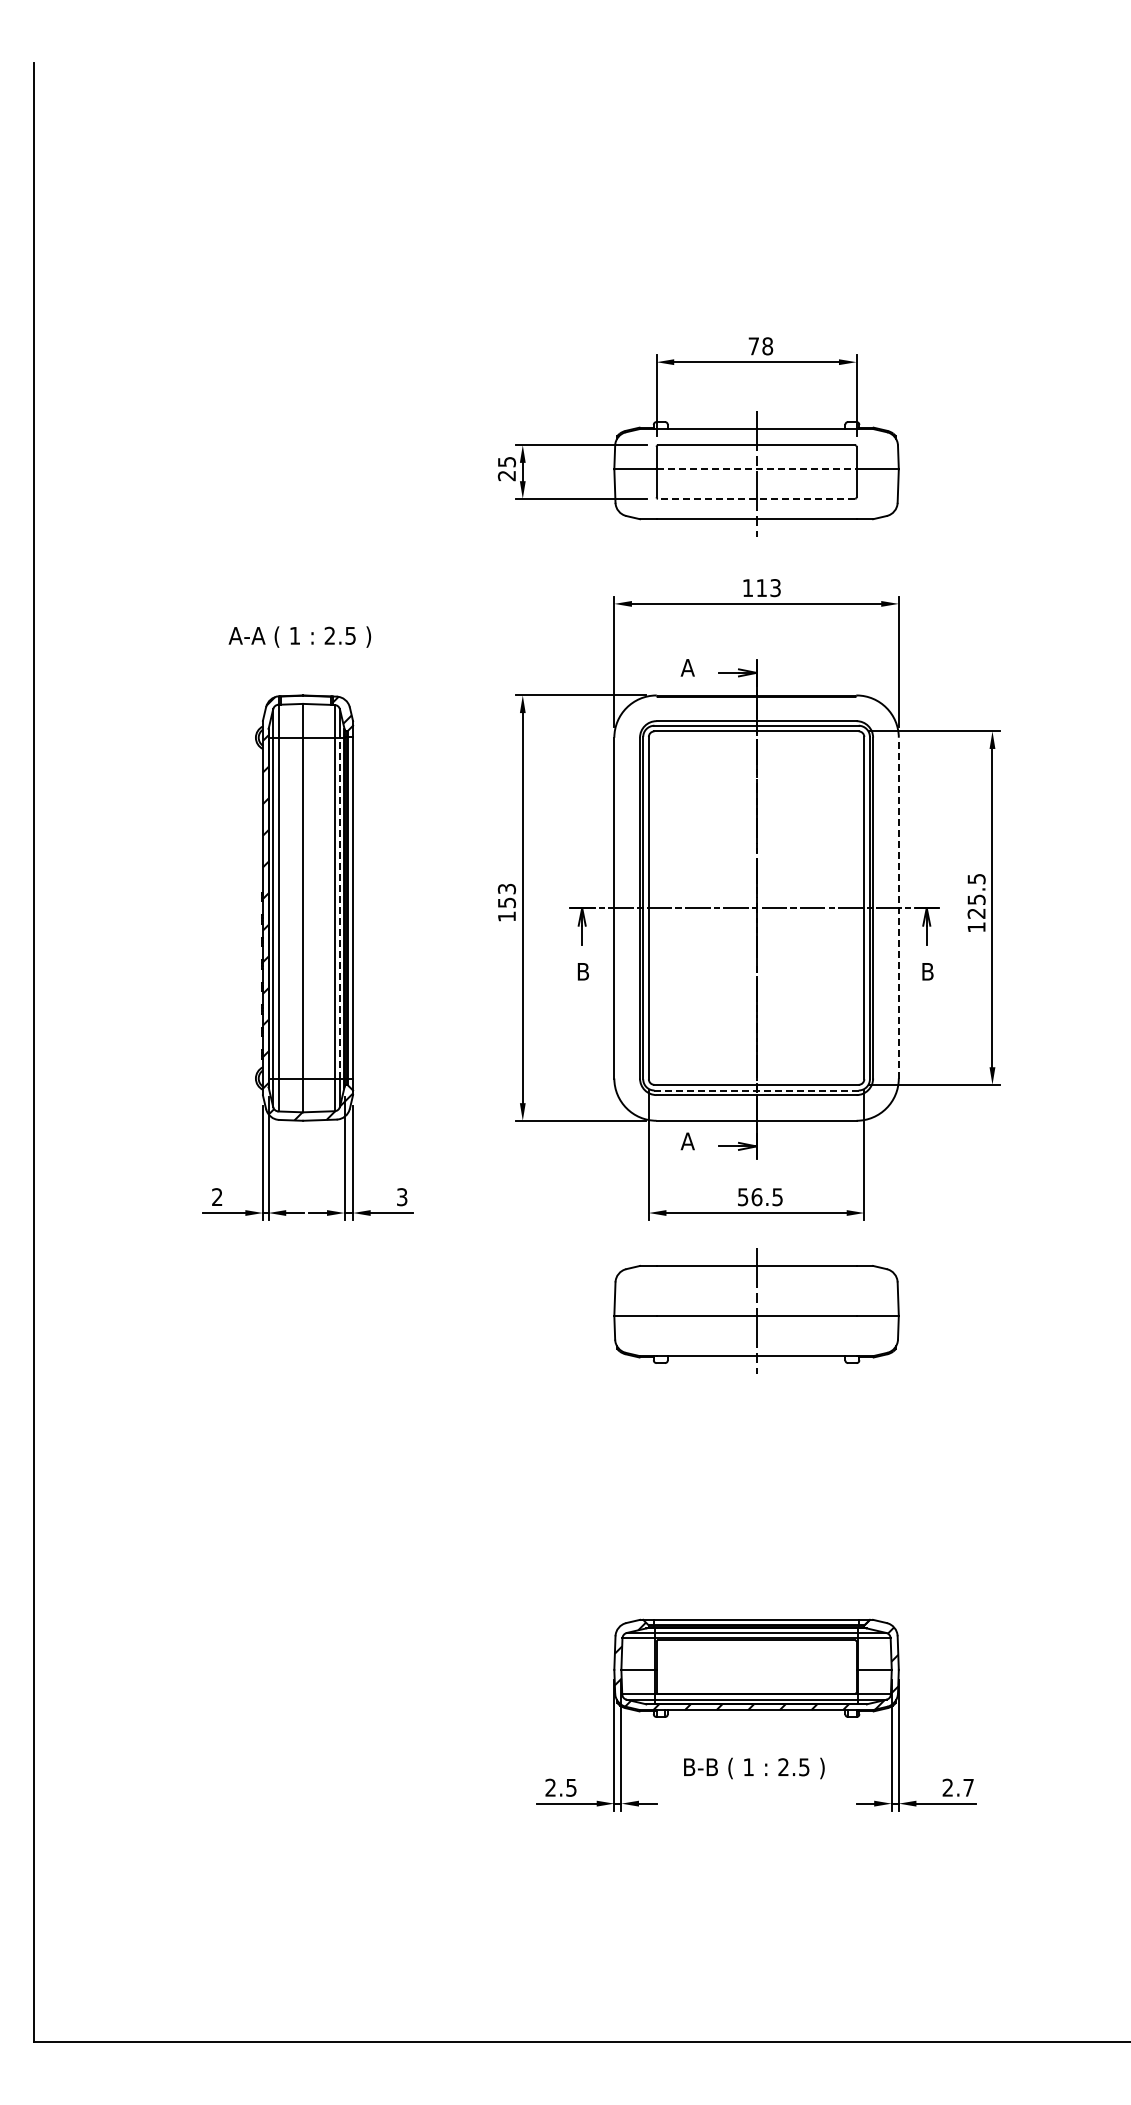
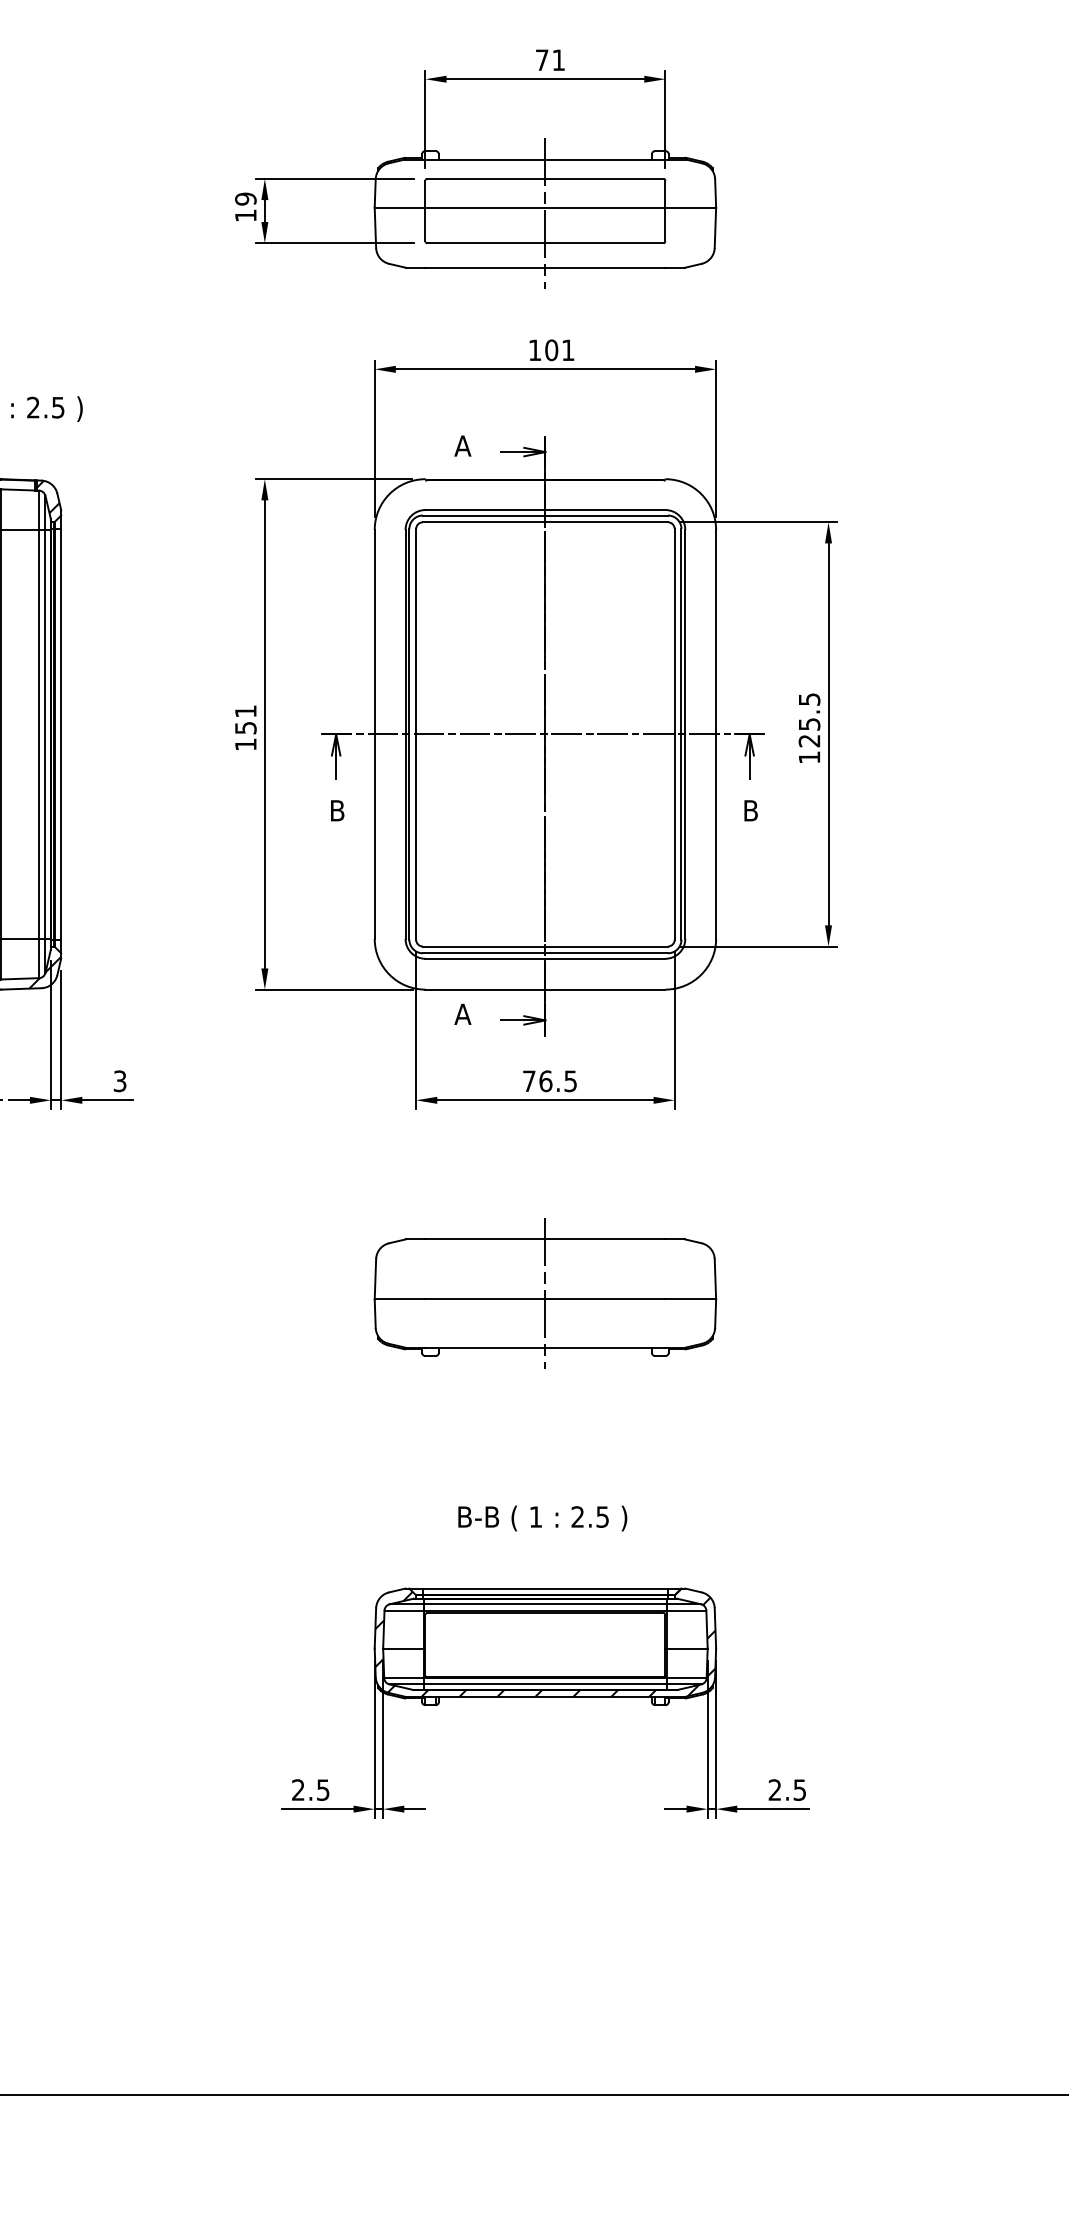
text: (767, 346) -> (558, 60), 78 -> 71
text: (506, 468) -> (245, 206), 25 -> 19
line: (756, 469) -> (545, 208), dashed -> solid
line: (756, 498) -> (545, 242), dashed -> solid
text: (768, 588) -> (559, 350), 113 -> 101
text: (506, 888) -> (245, 710), 153 -> 151
line: (339, 907) -> (44, 733), dashed -> solid
line: (898, 907) -> (715, 733), dashed -> solid
line: (757, 1090) -> (546, 953), dashed -> solid
text: (743, 1197) -> (529, 1081), 56.5 -> 76.5
part: (756, 1310) -> (545, 1292), moved
text: (754, 1768) -> (542, 1518), moved
text: (968, 1787) -> (799, 1789), 2.7 -> 2.5

